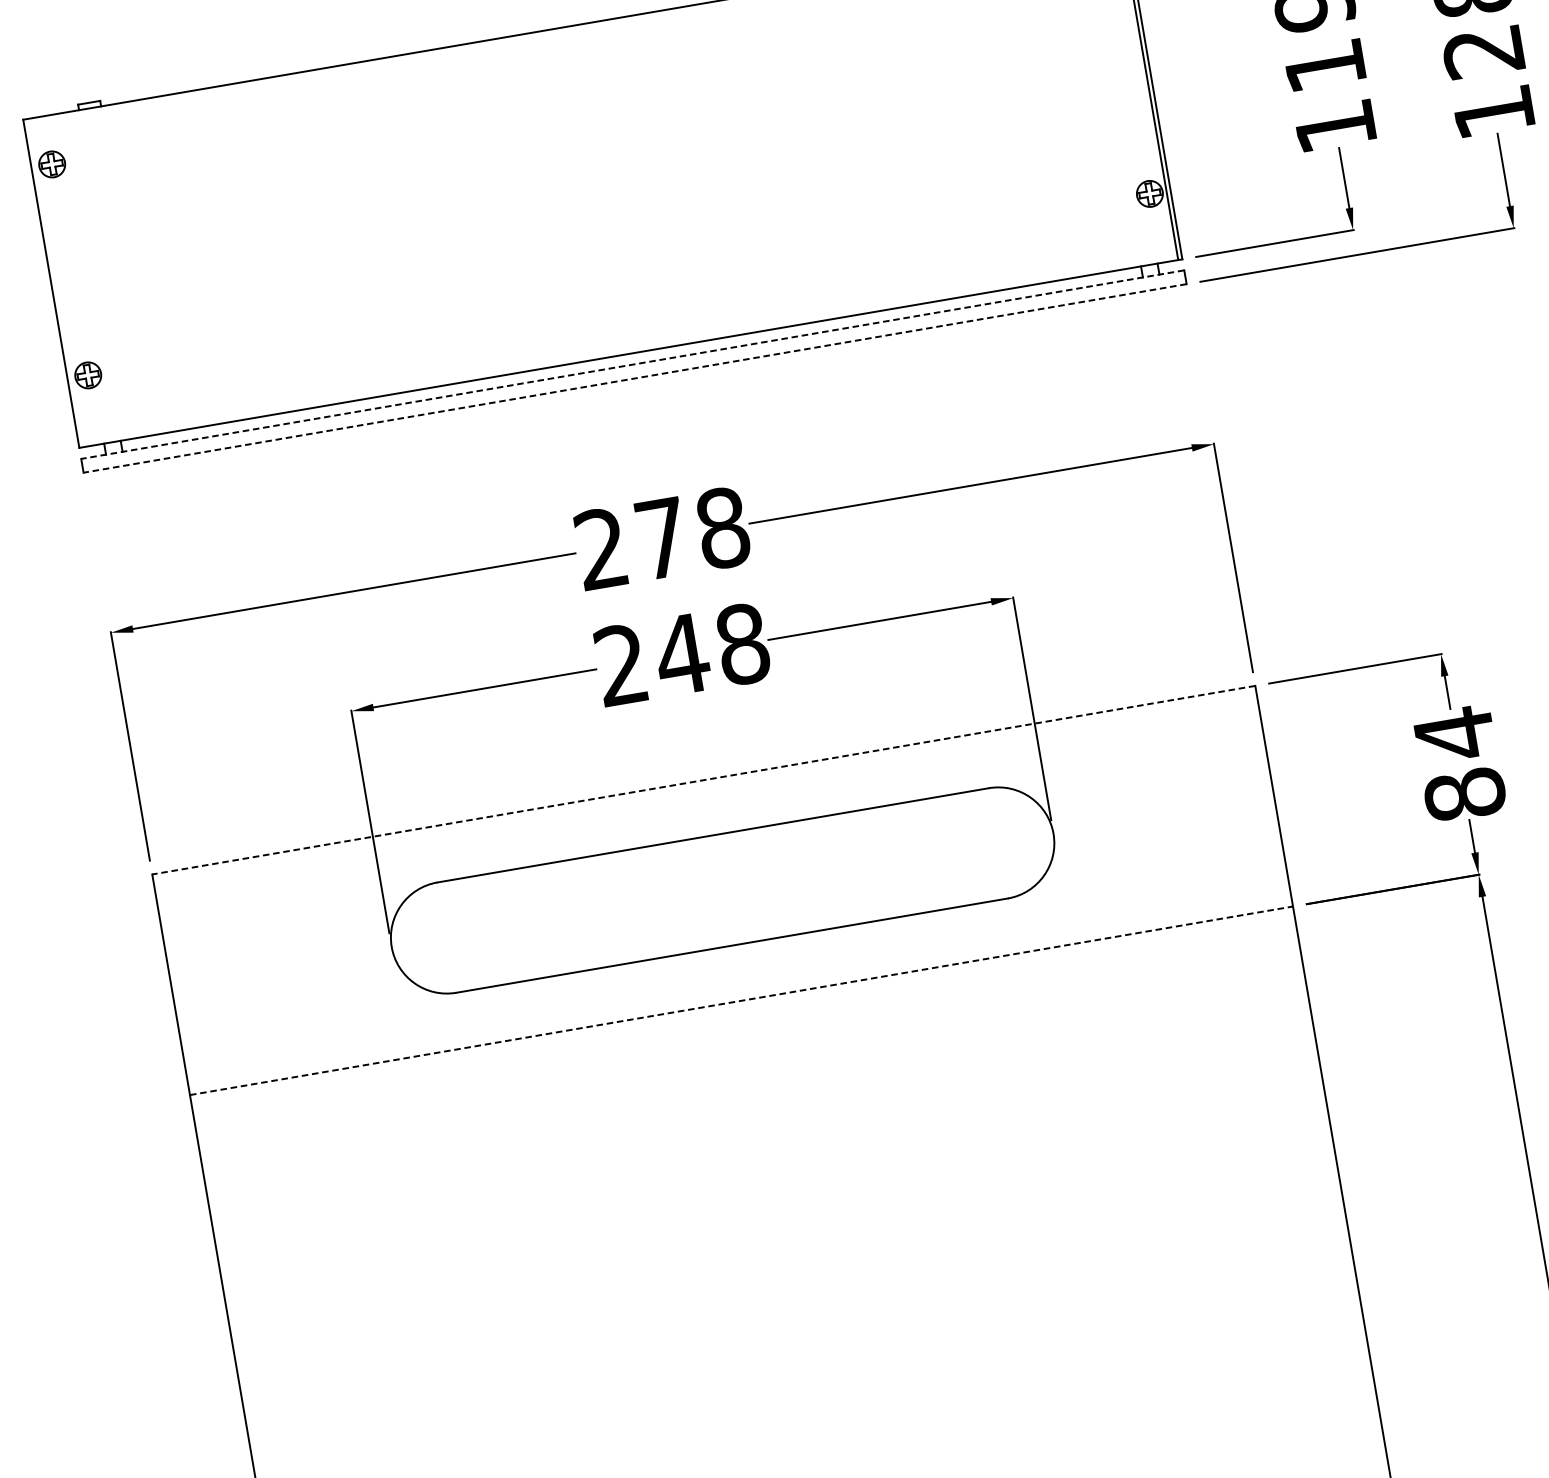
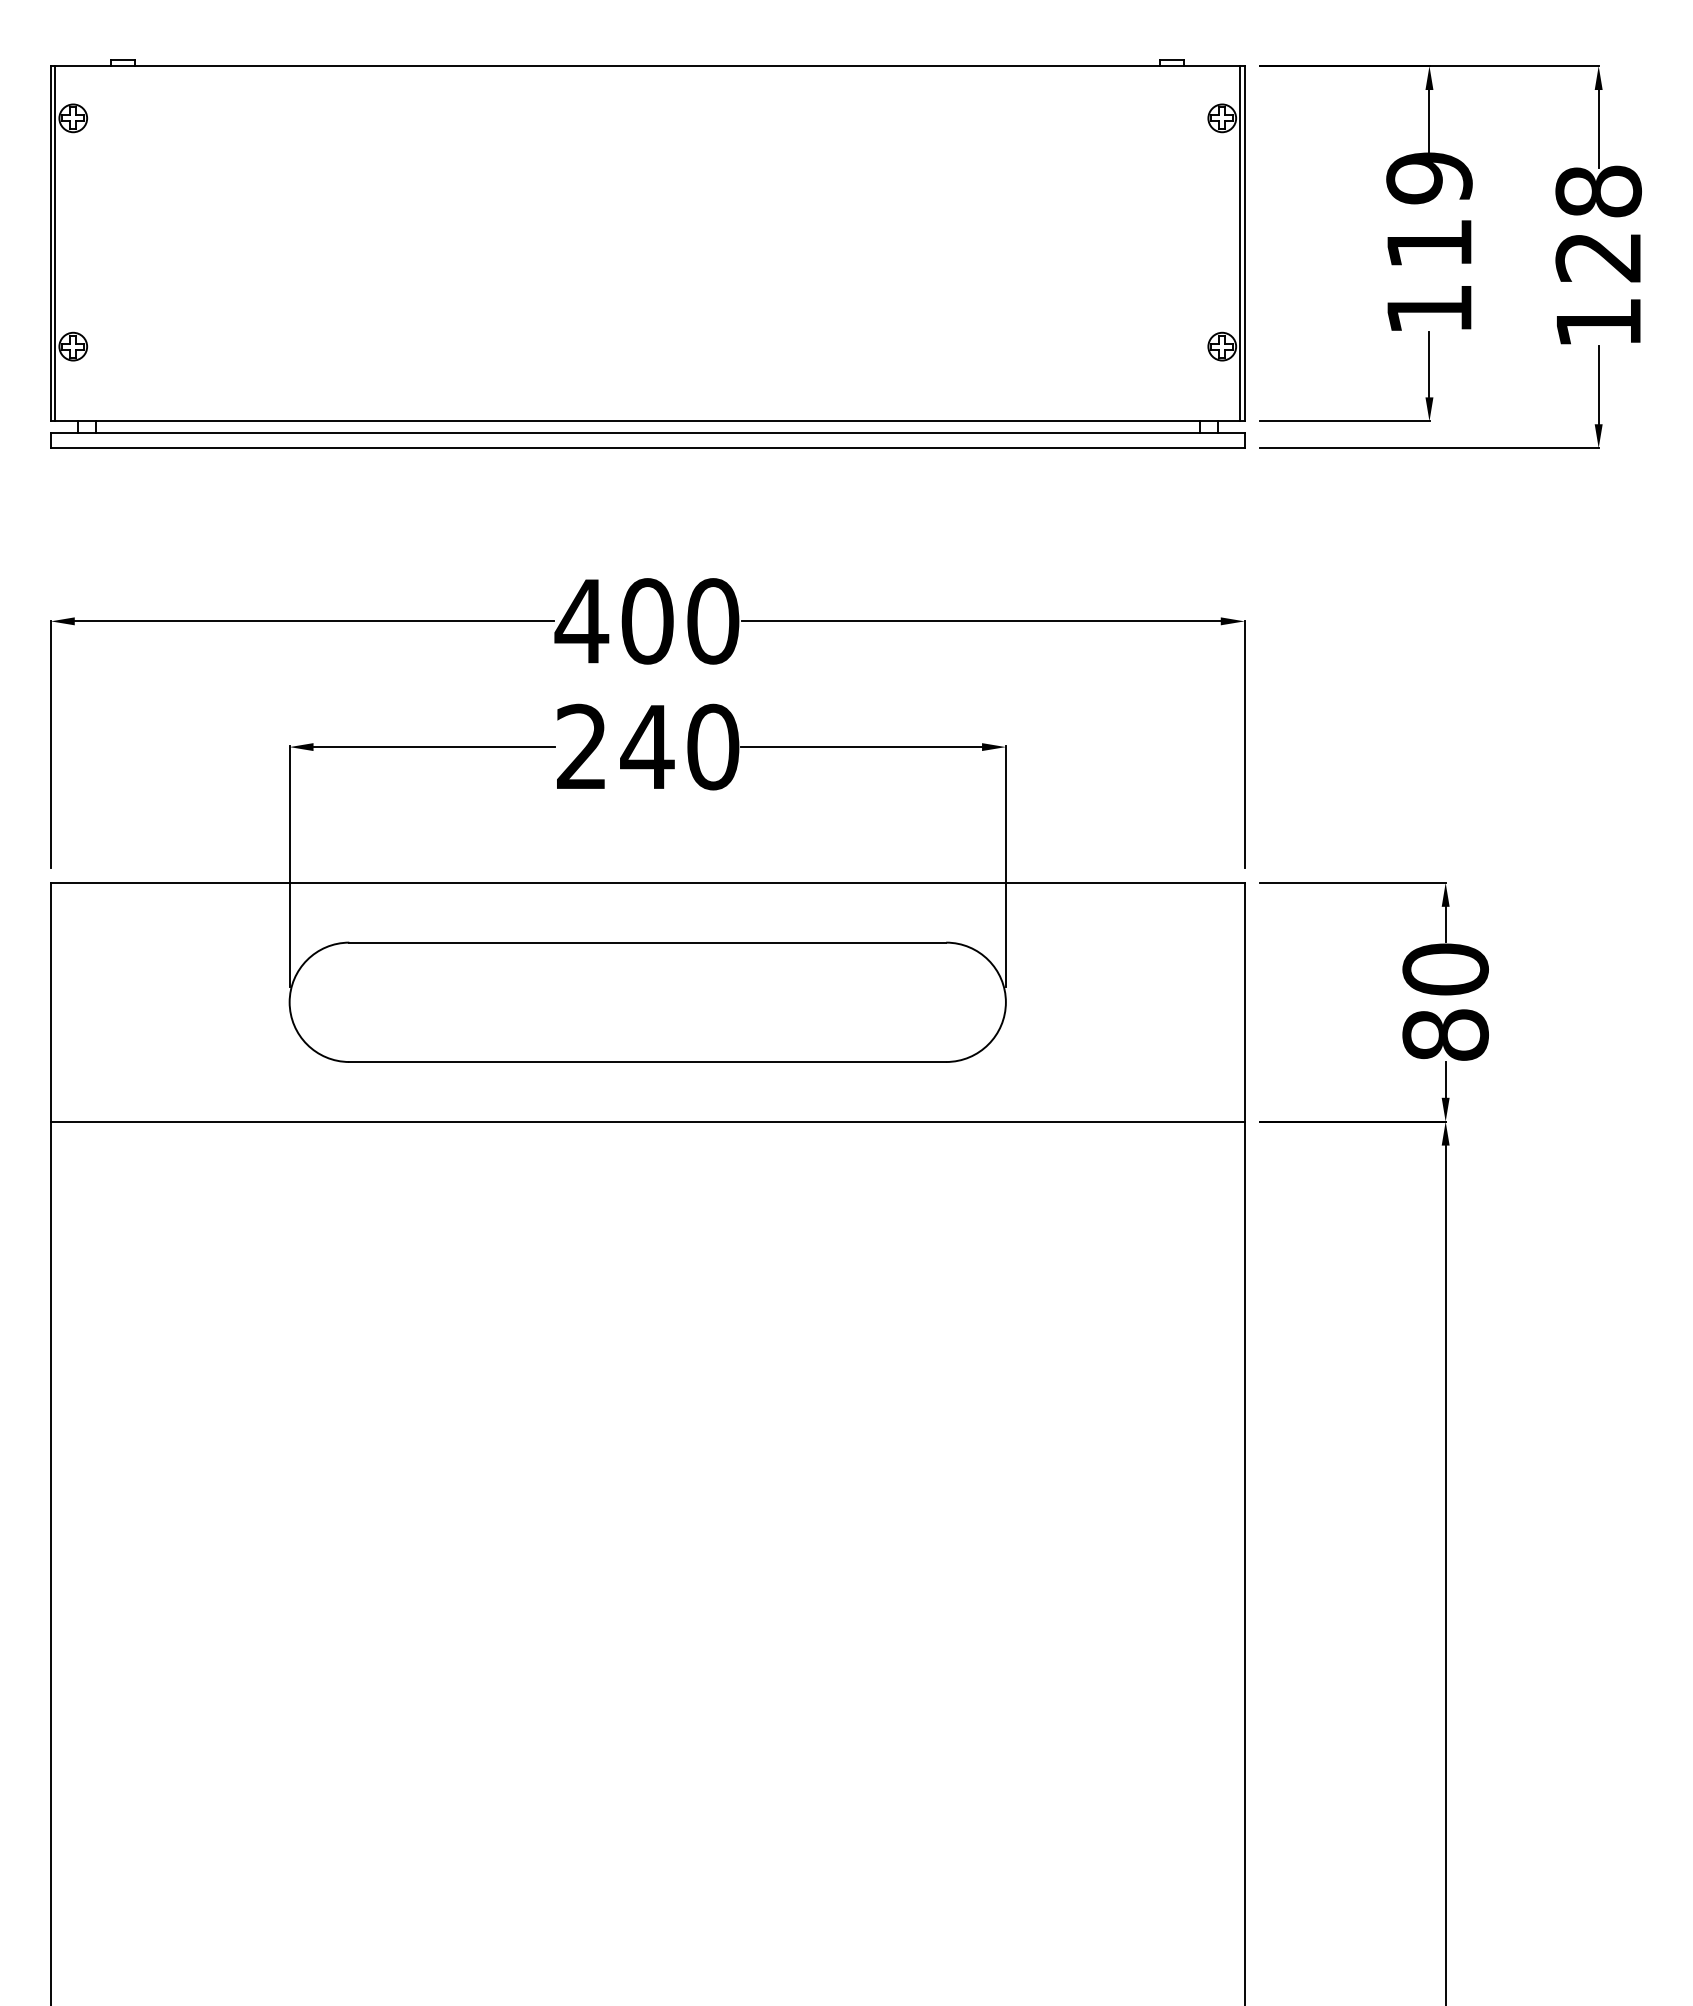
line: (55, 282) -> (55, 243), added
line: (632, 364) -> (647, 433), dashed -> solid
line: (634, 378) -> (647, 448), dashed -> solid
text: (661, 538) -> (646, 621), 278 -> 400
text: (743, 644) -> (713, 747), 248 -> 240
text: (1454, 734) -> (1445, 969), 84 -> 80
line: (703, 779) -> (647, 882), dashed -> solid
line: (741, 1000) -> (647, 1121), dashed -> solid

